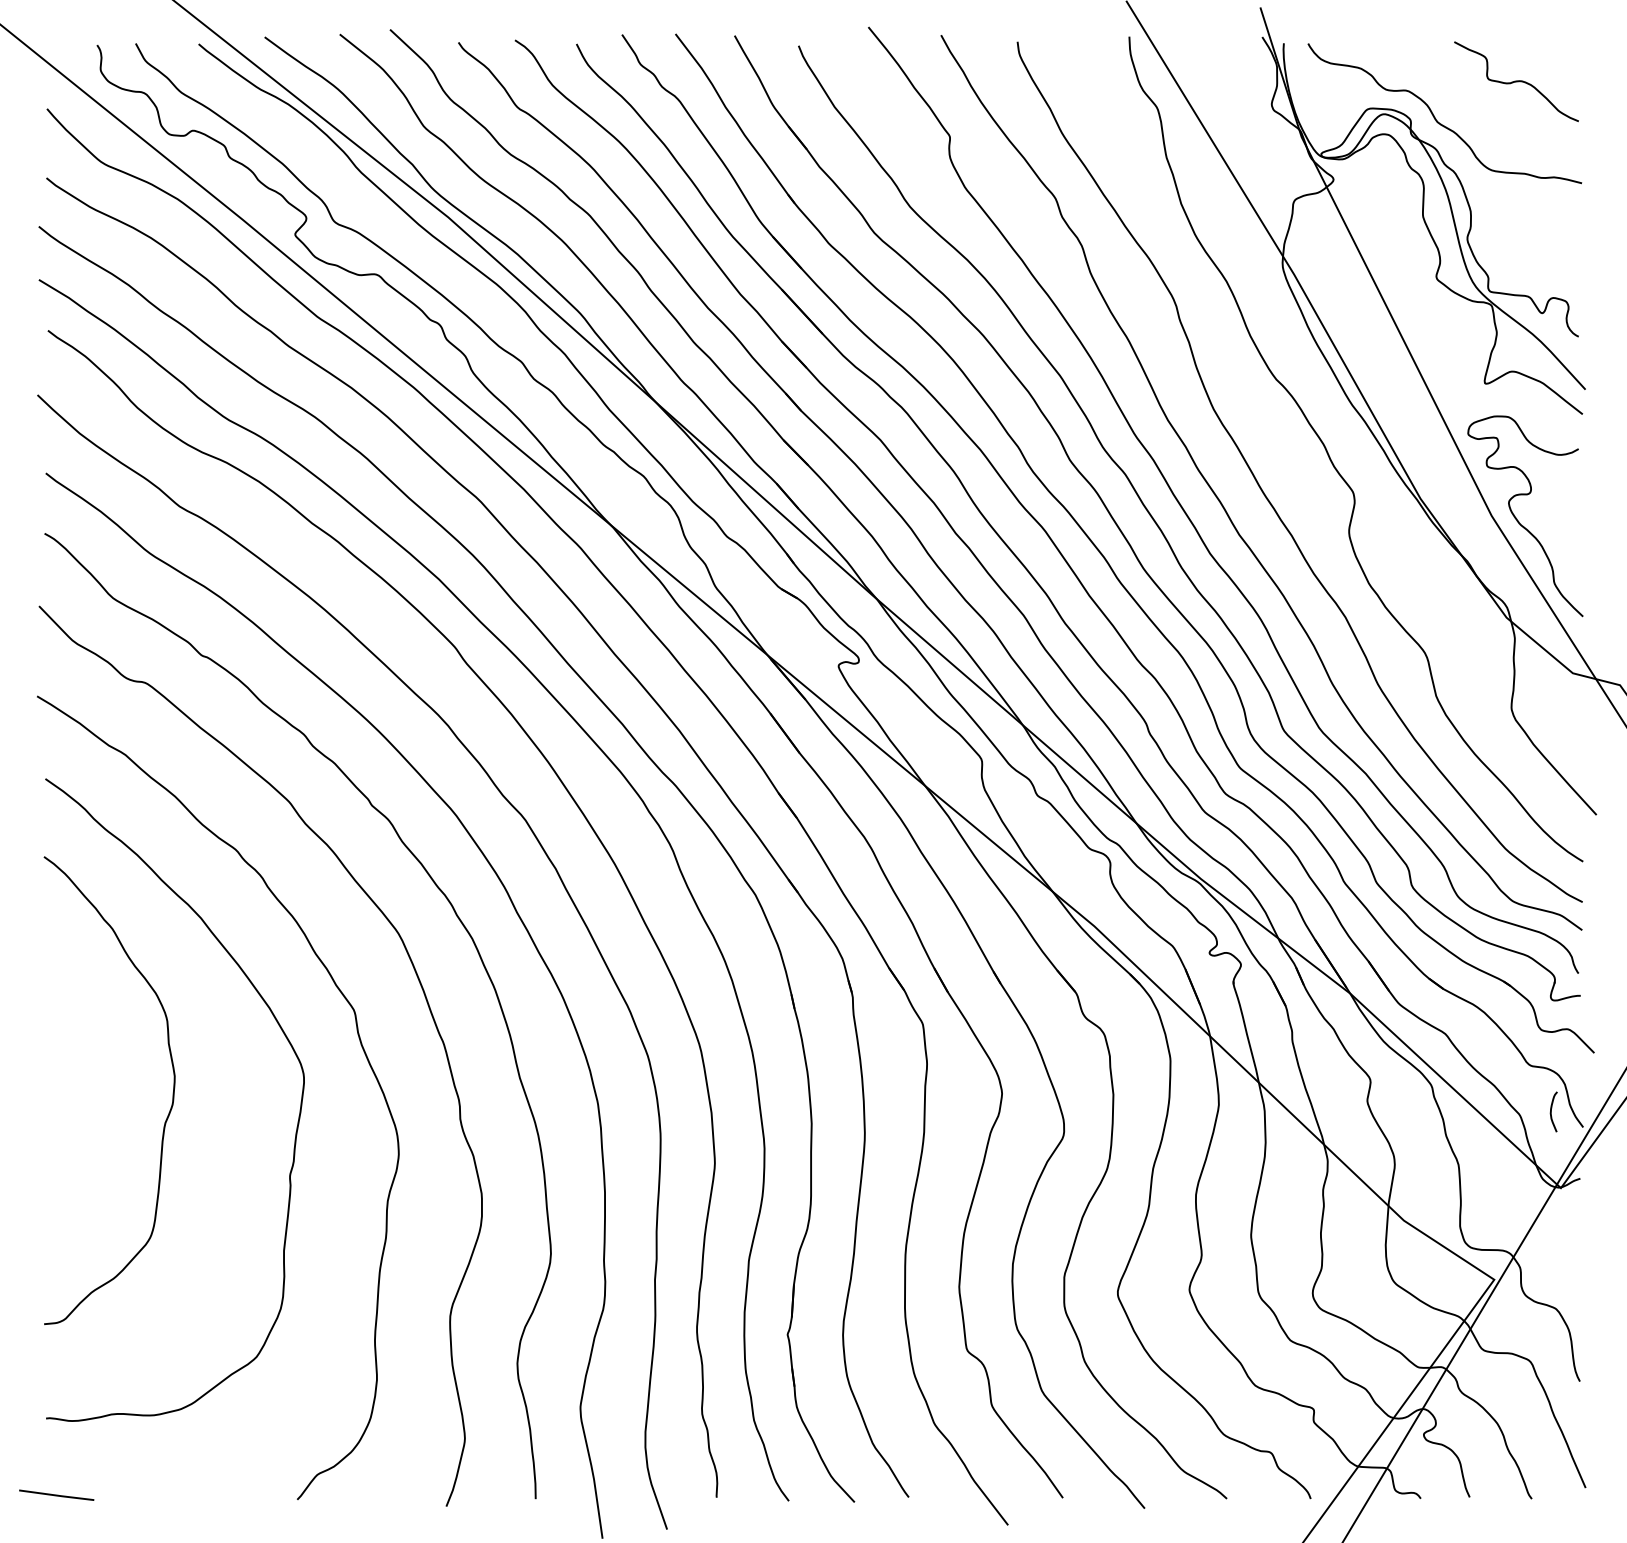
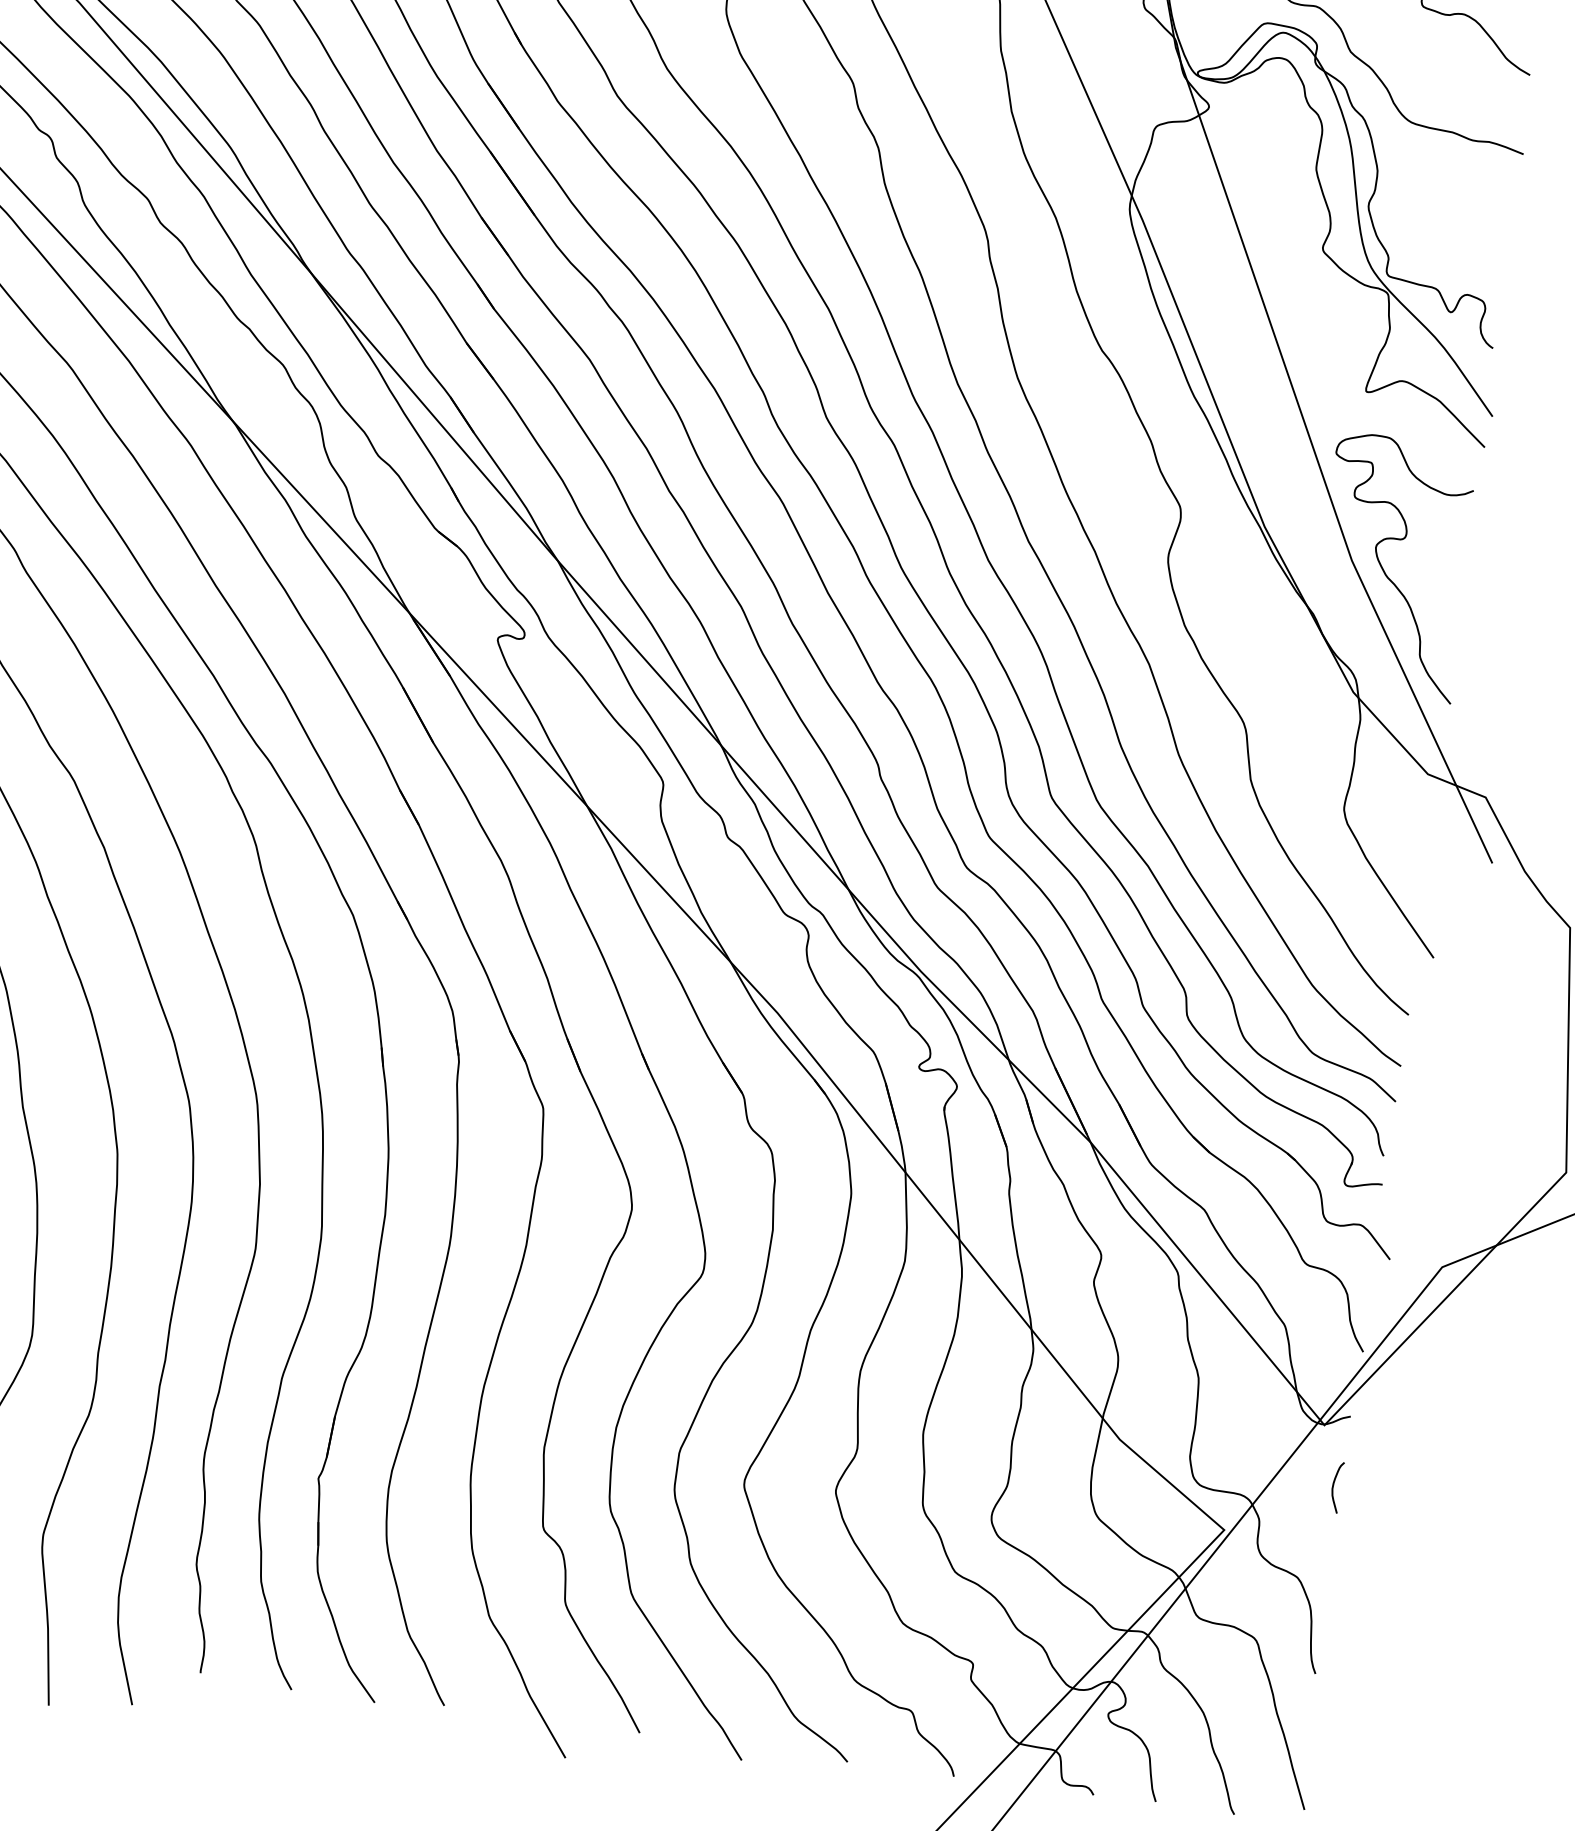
curve: (1551, 1111) -> (1333, 1486), moved

